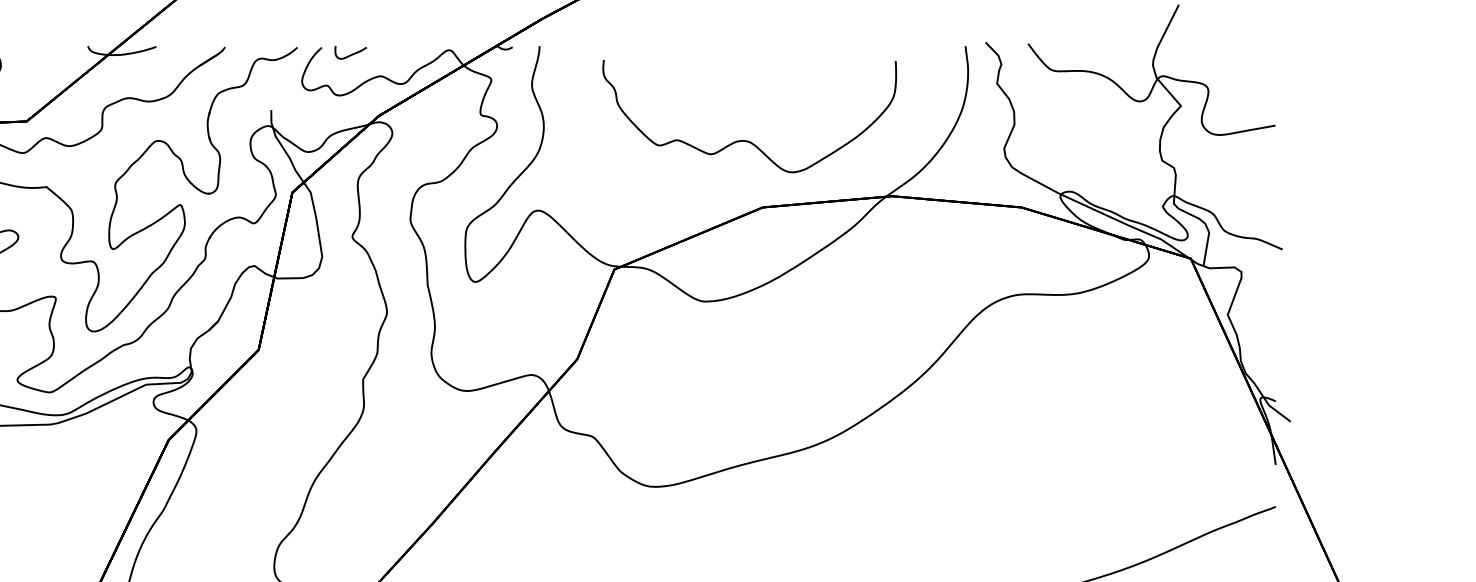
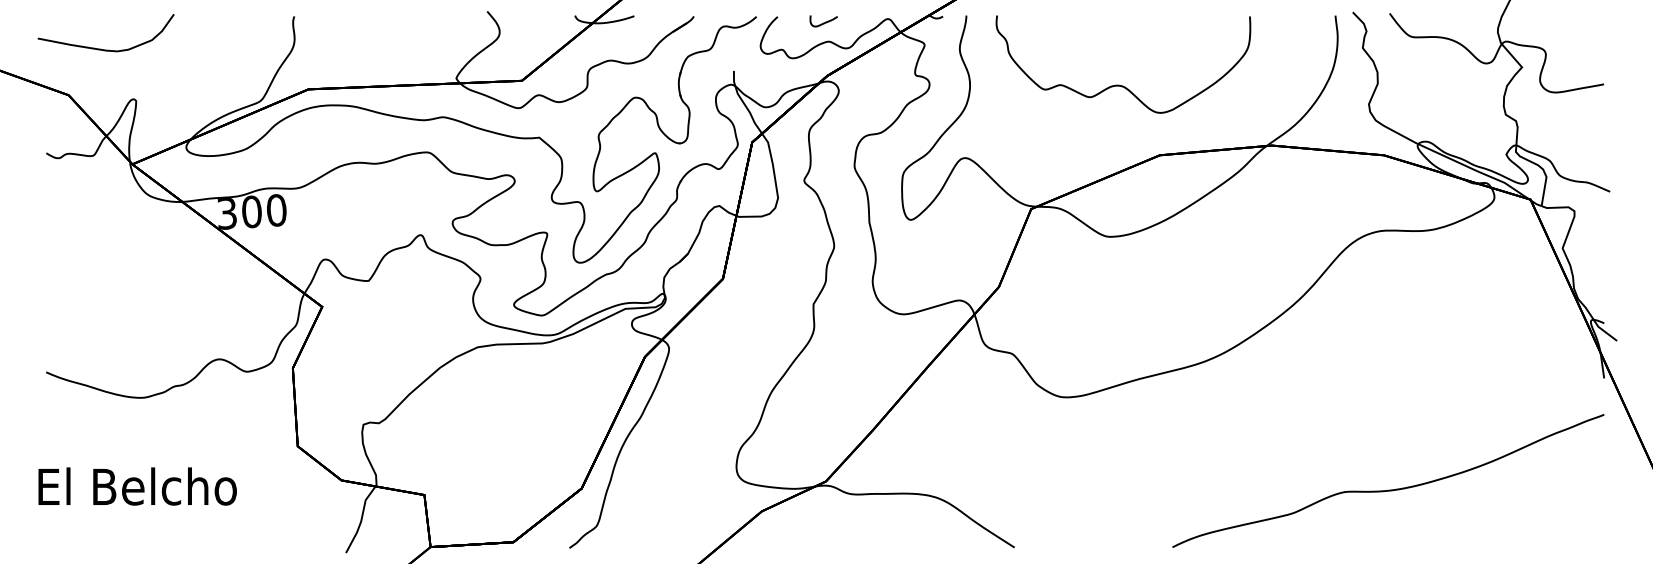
curve: (350, 54) -> (823, 22), moved
curve: (745, 139) -> (1119, 84), moved

